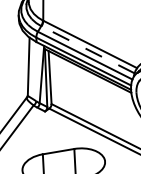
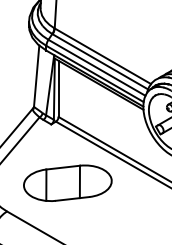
line: (86, 48) -> (98, 60), dashed -> solid

